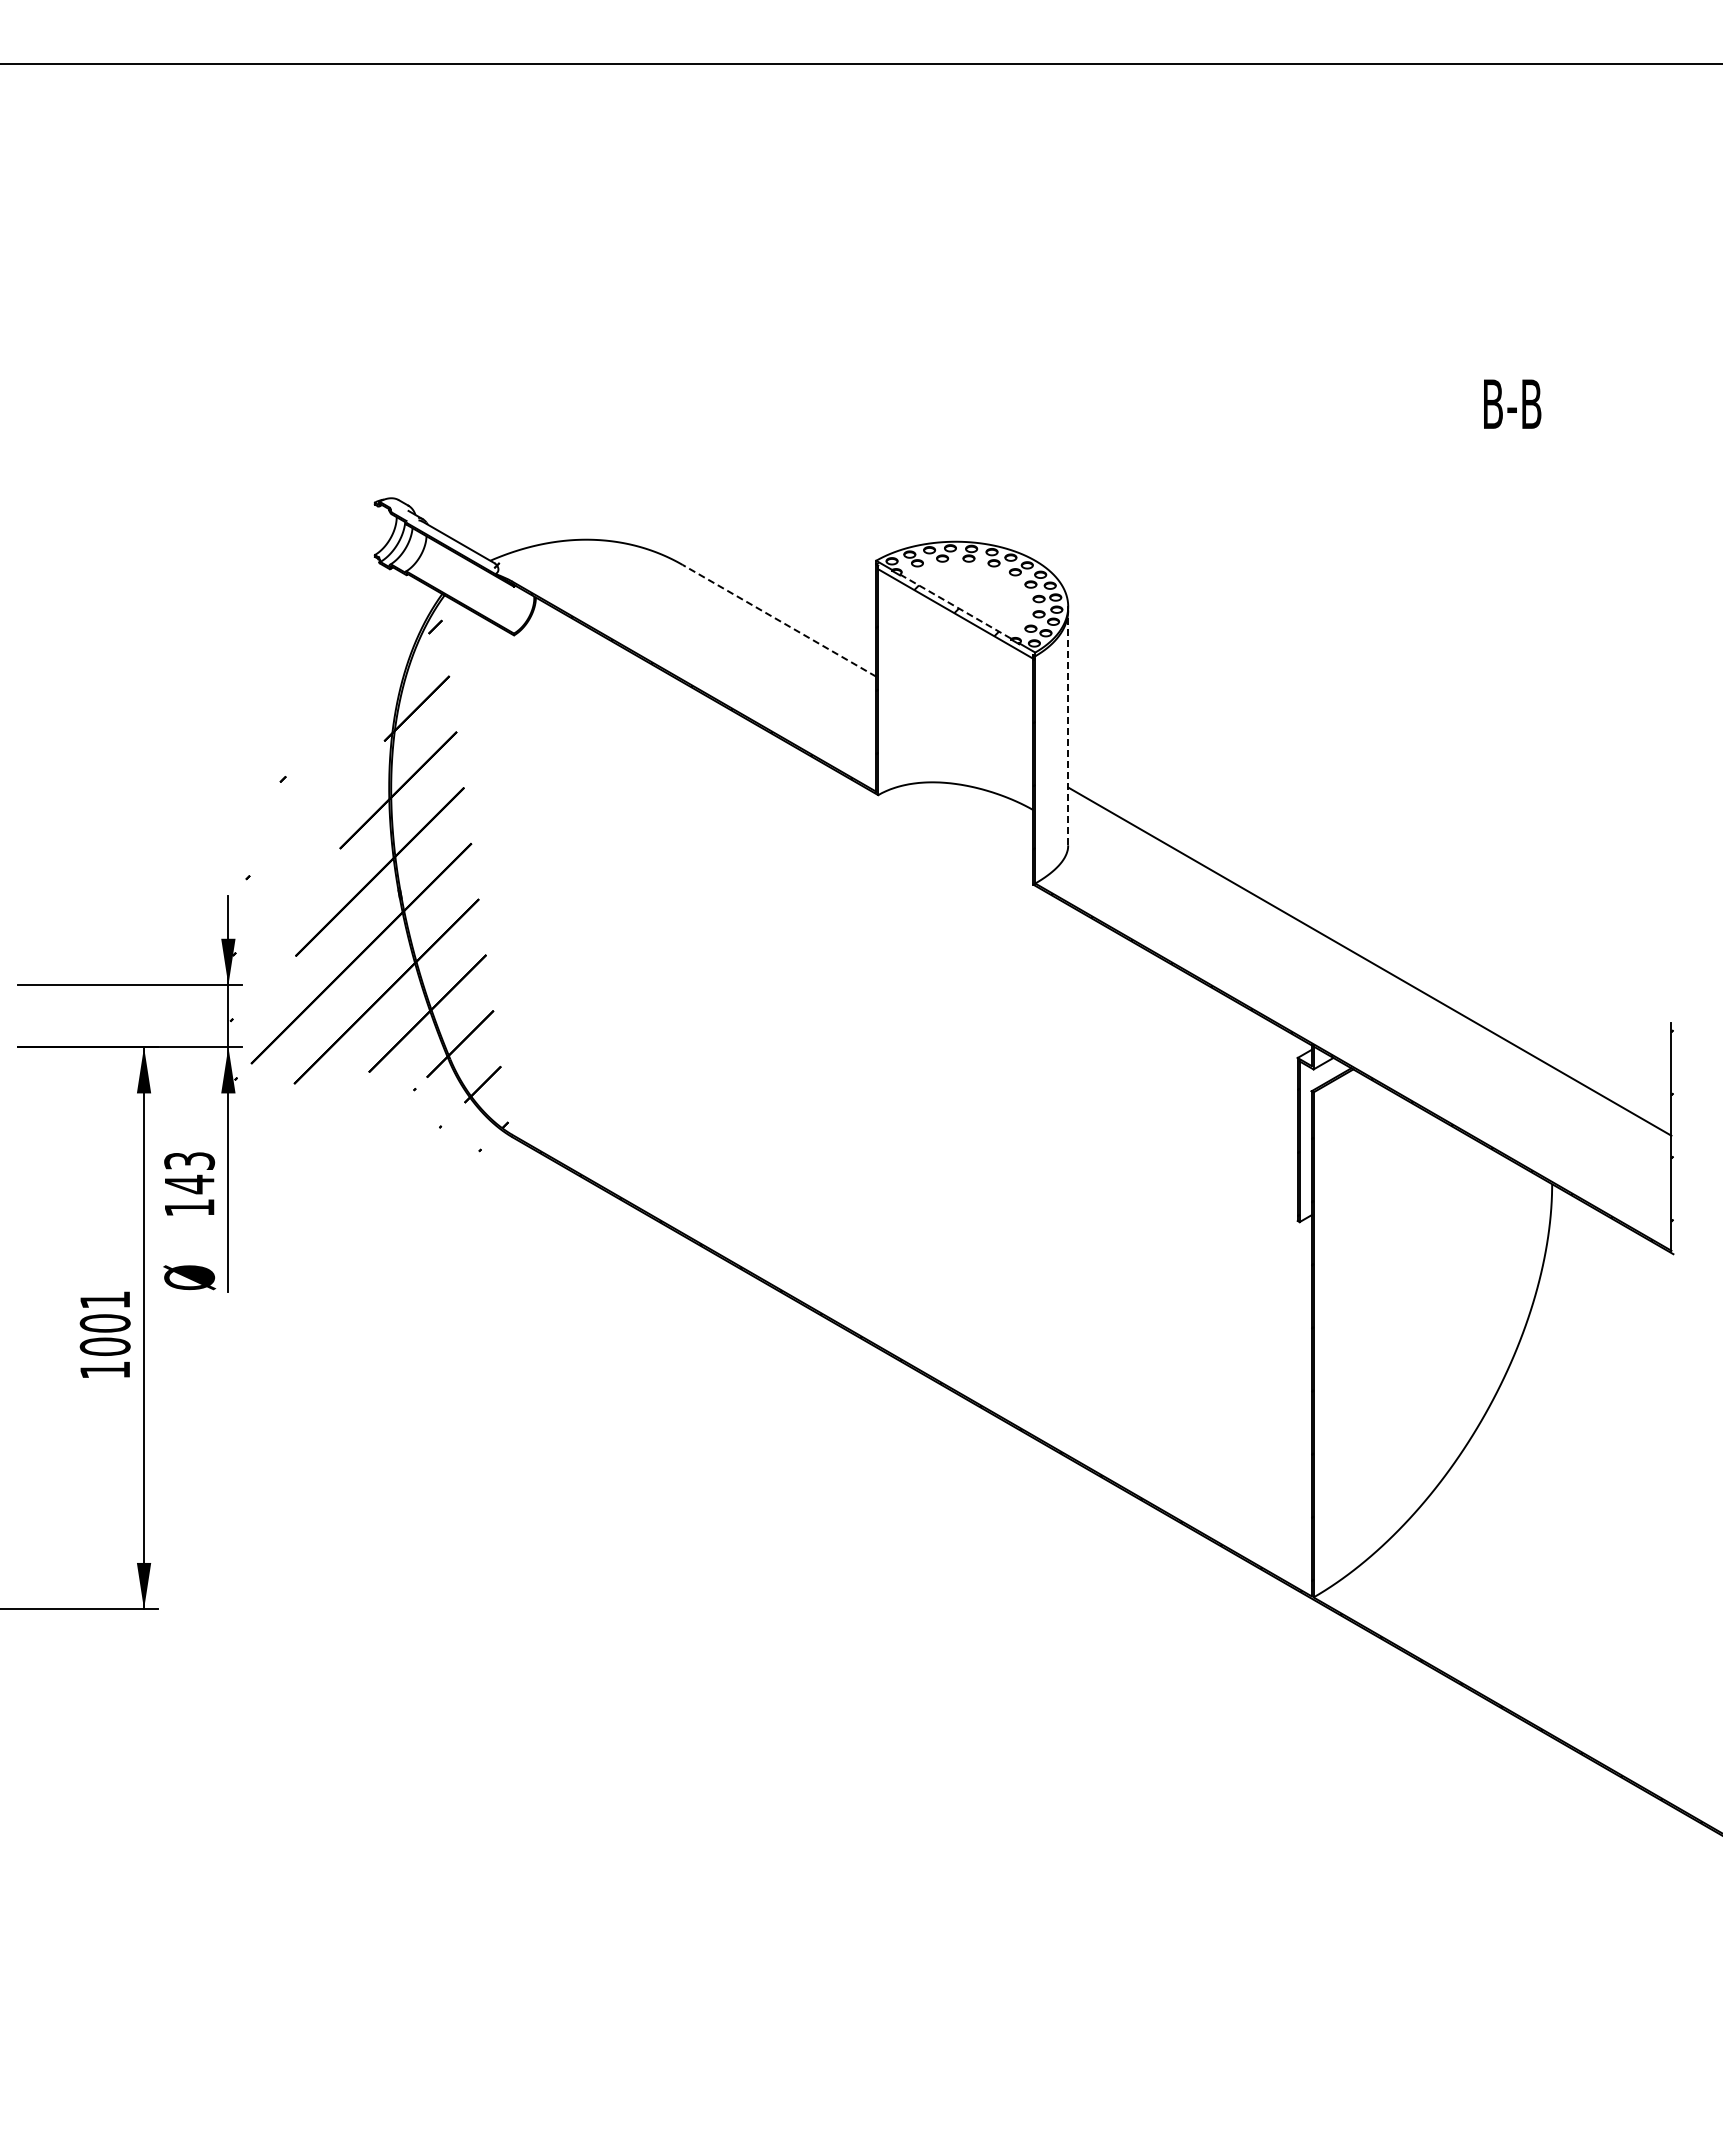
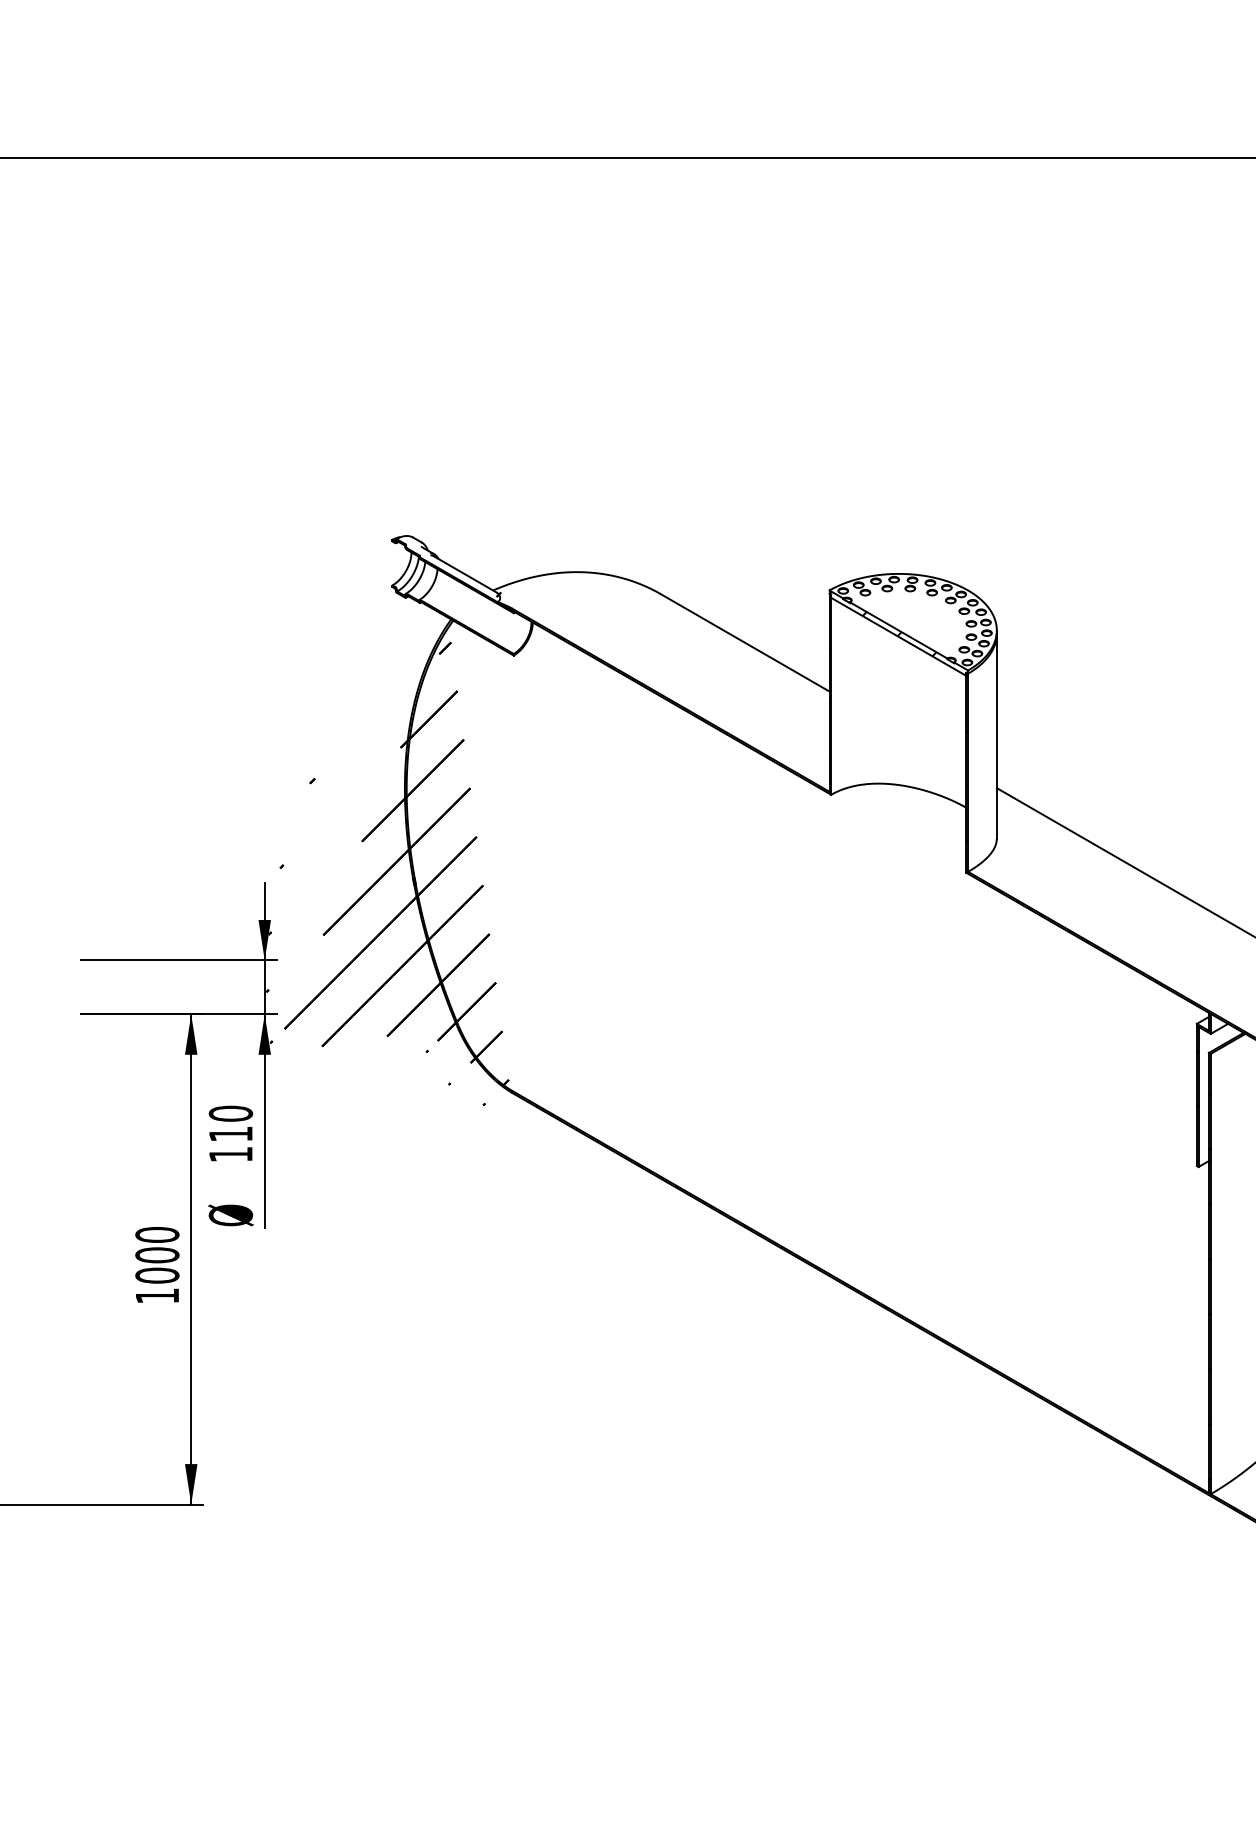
line: (956, 606) -> (899, 630), dashed -> solid
line: (779, 620) -> (745, 642), dashed -> solid
line: (1068, 727) -> (997, 735), dashed -> solid
text: (189, 1172) -> (230, 1123), 143 -> 110
text: (104, 1299) -> (156, 1234), 1001 -> 1000

